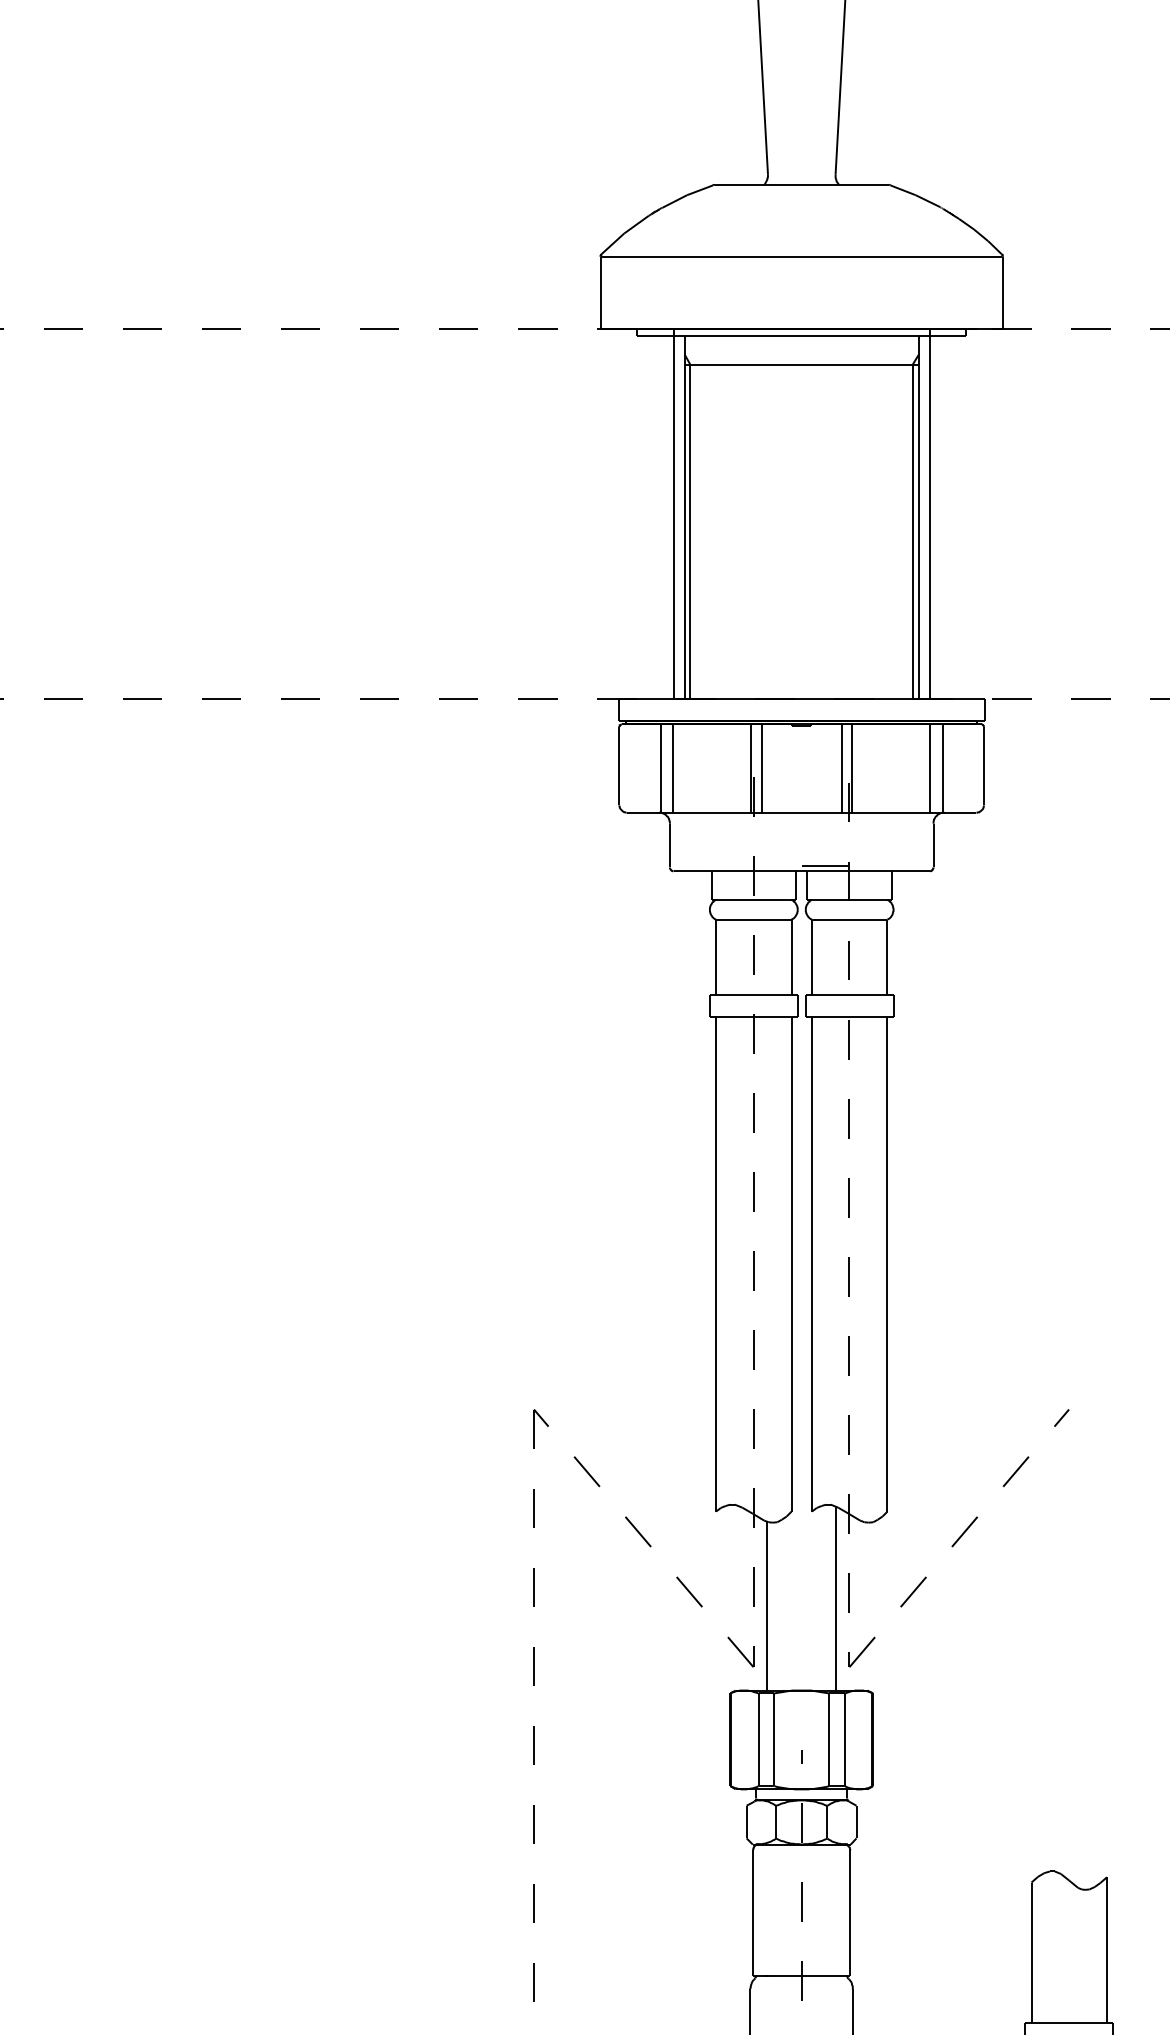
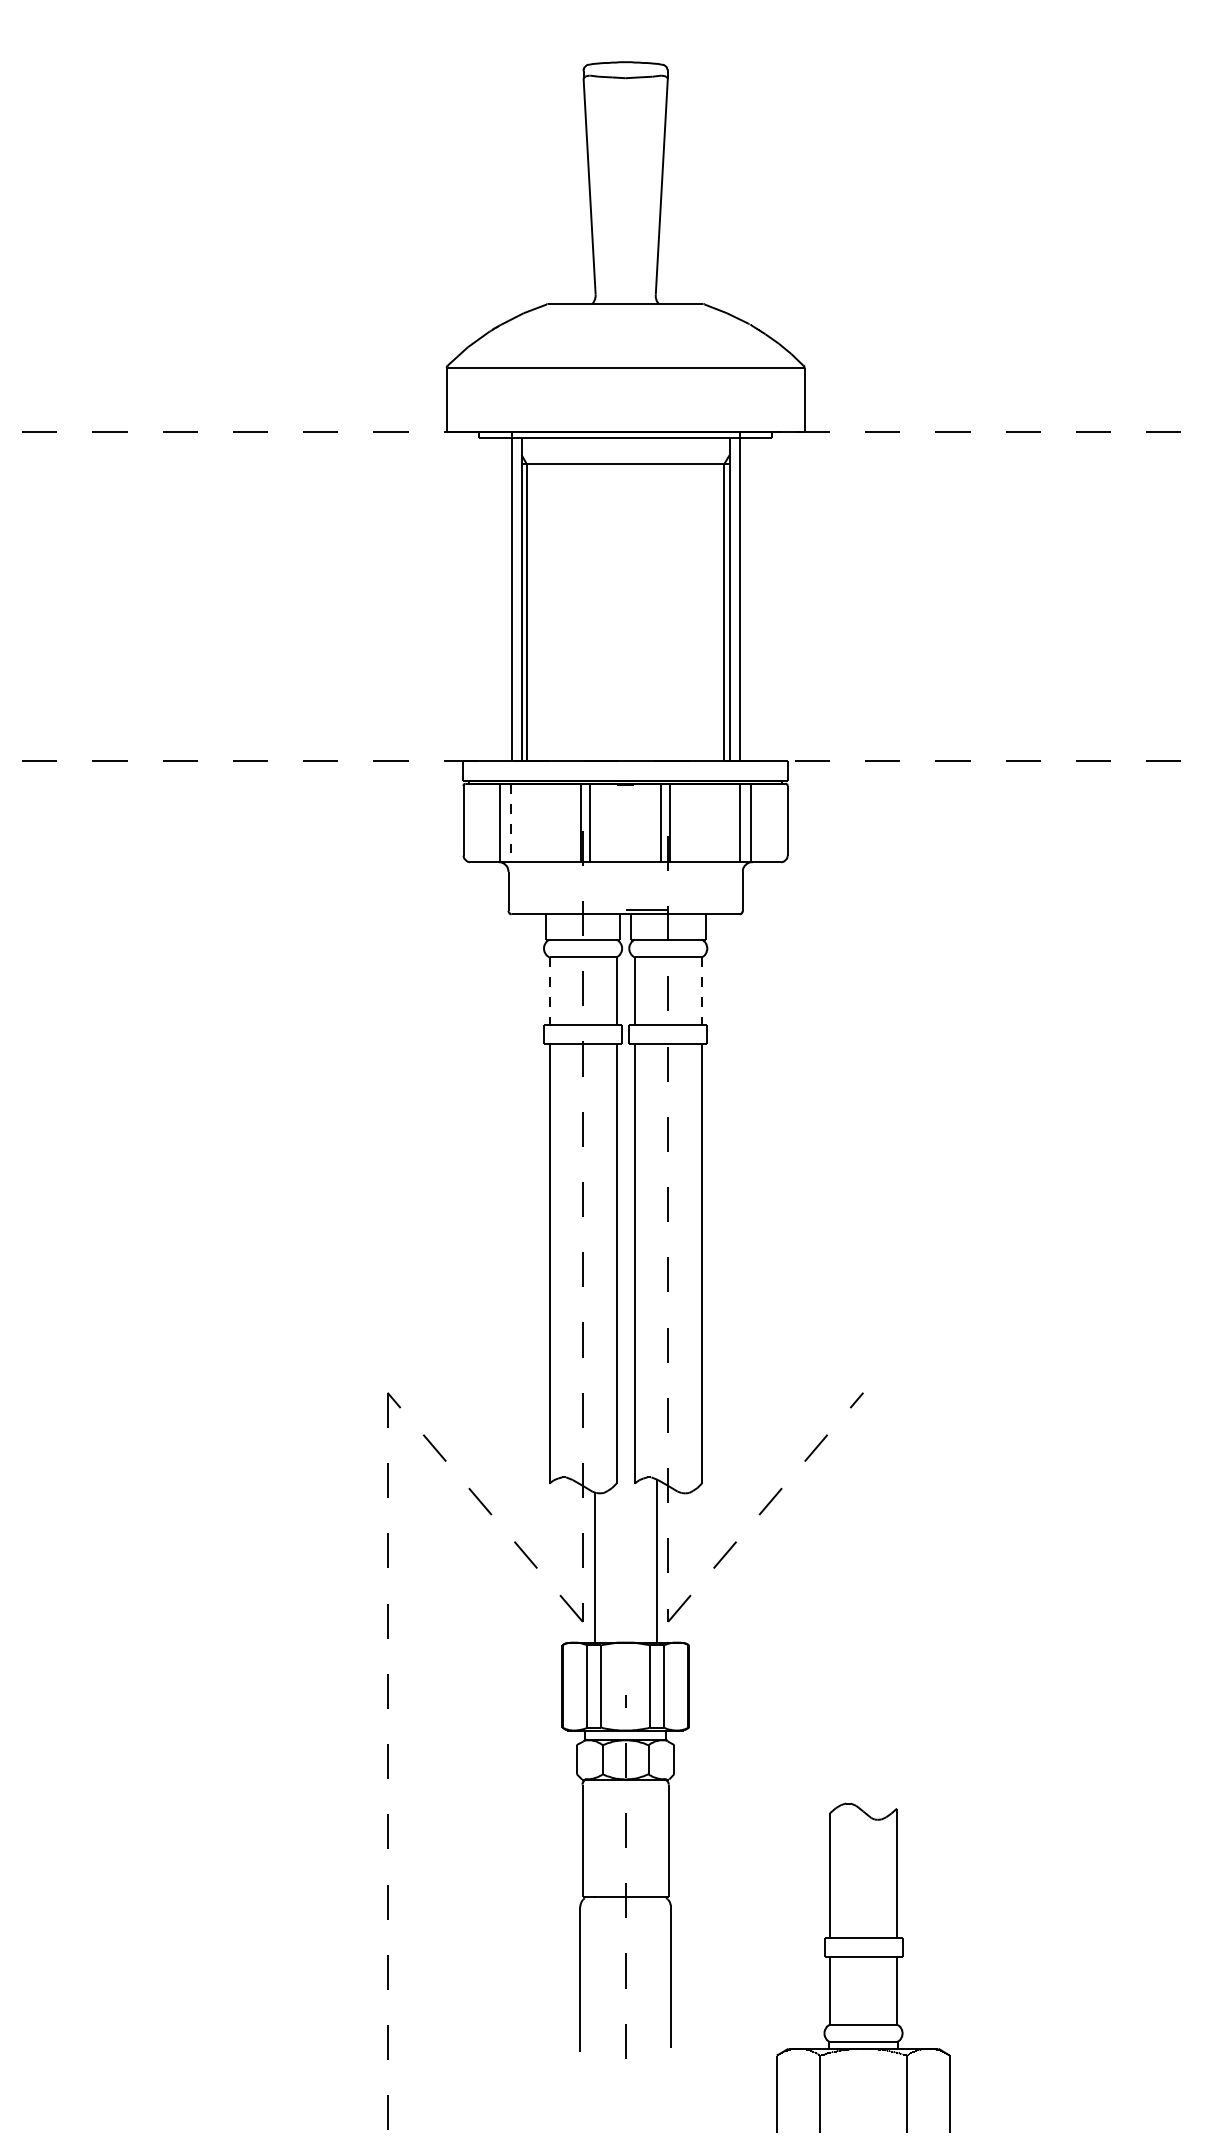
line: (673, 769) -> (511, 823), solid -> dashed
line: (716, 956) -> (549, 990), solid -> dashed
line: (887, 956) -> (701, 990), solid -> dashed

